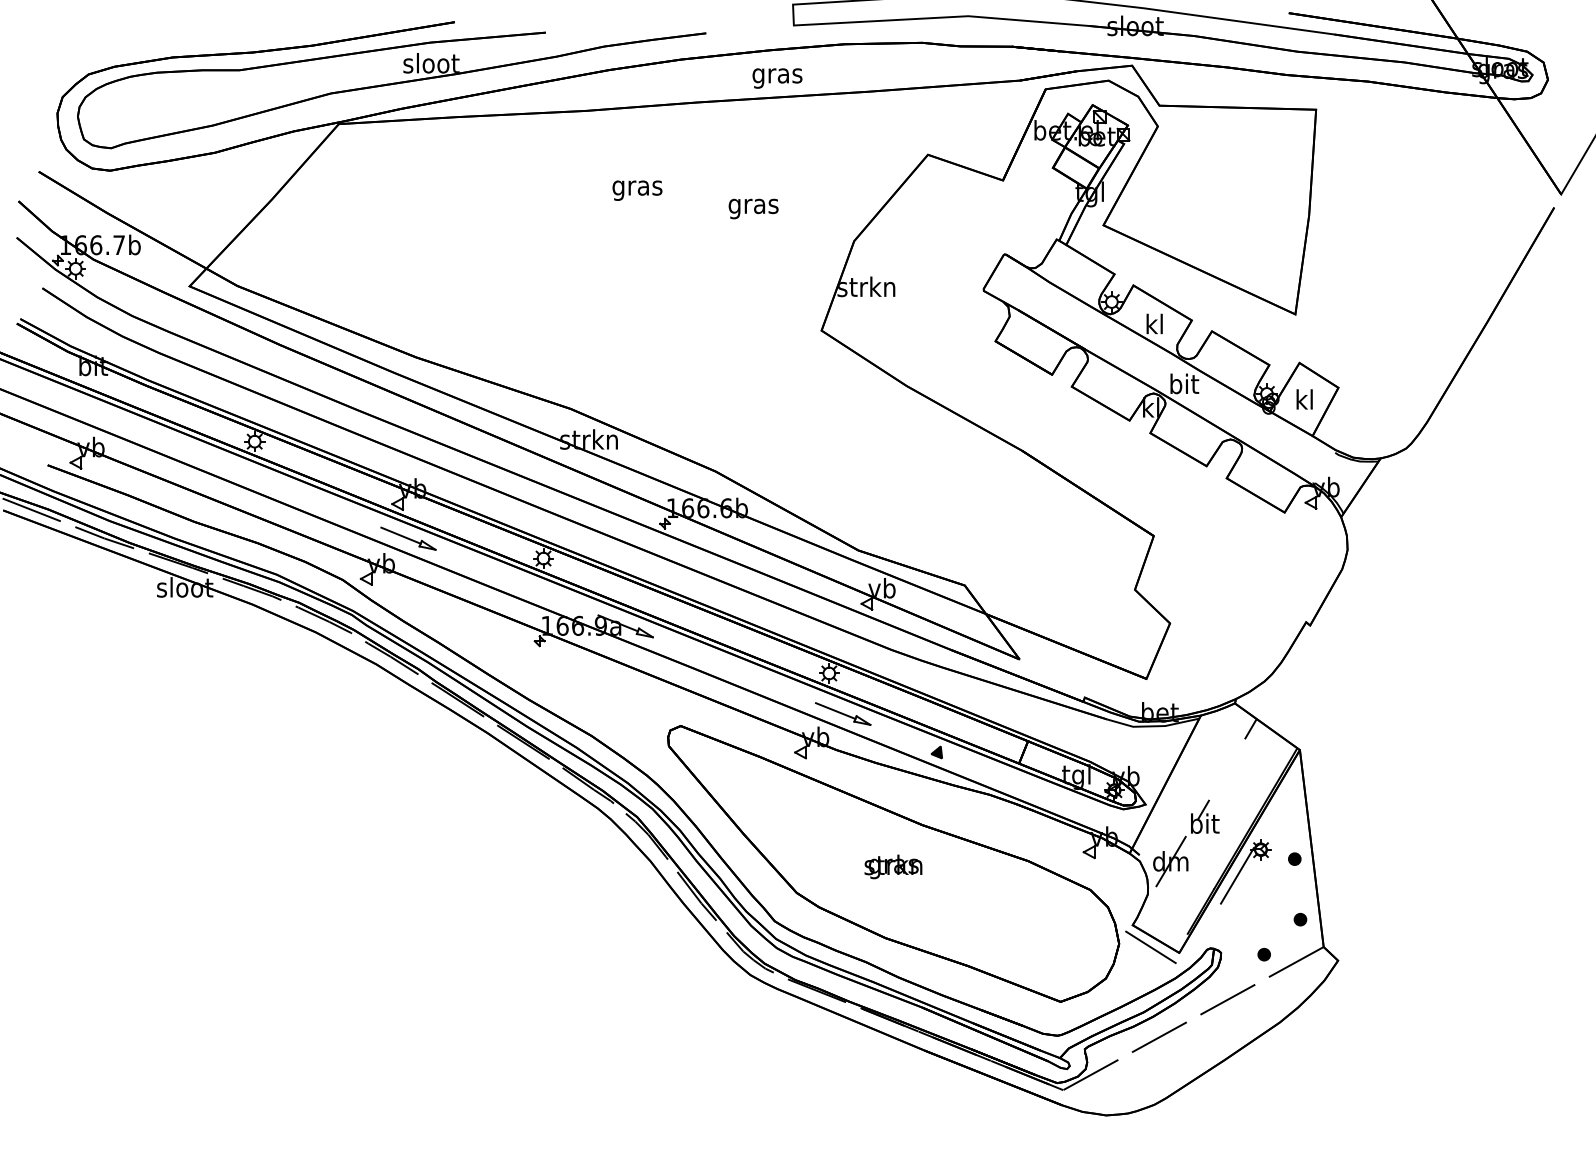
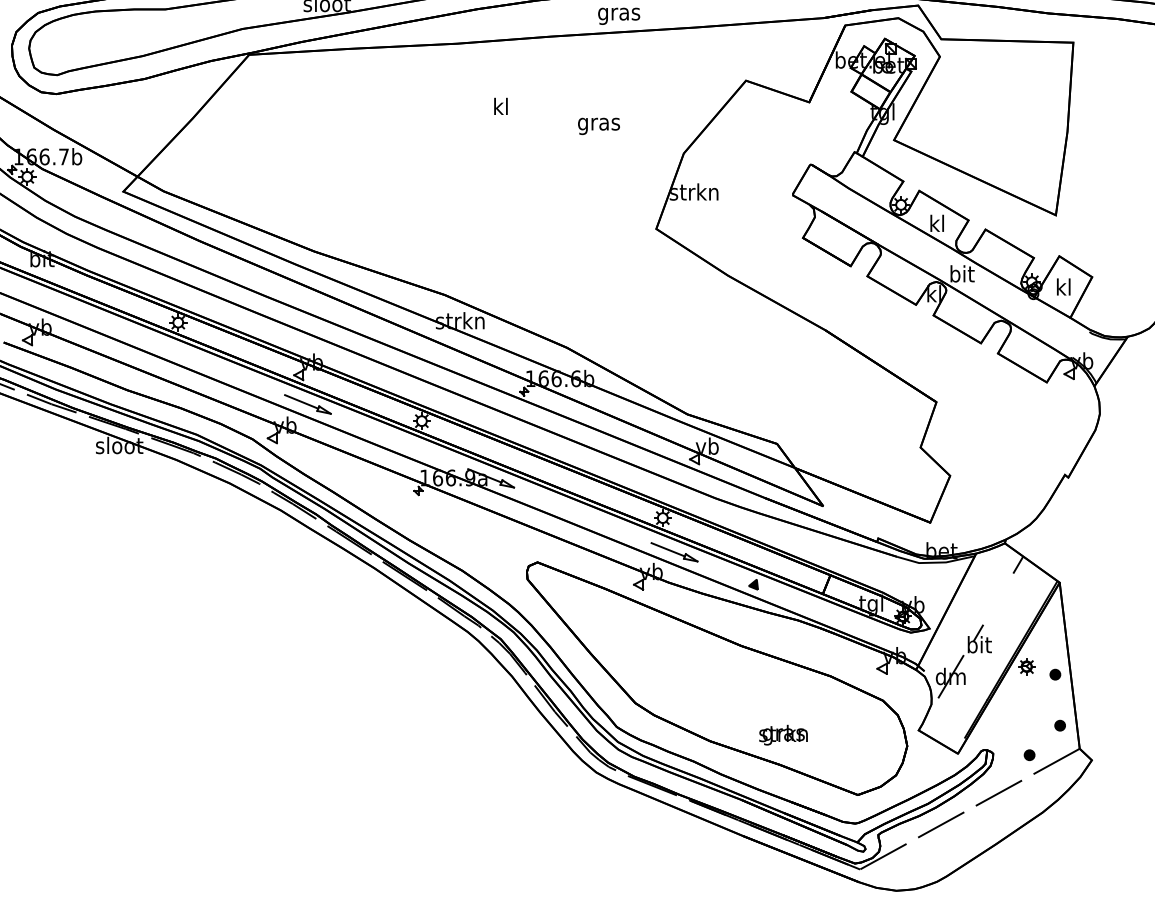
text: (637, 187) -> (501, 108), gras -> kl
text: (893, 866) -> (783, 734), moved
line: (1236, 875) -> (1006, 688), removed
line: (1150, 947) -> (933, 749), removed

